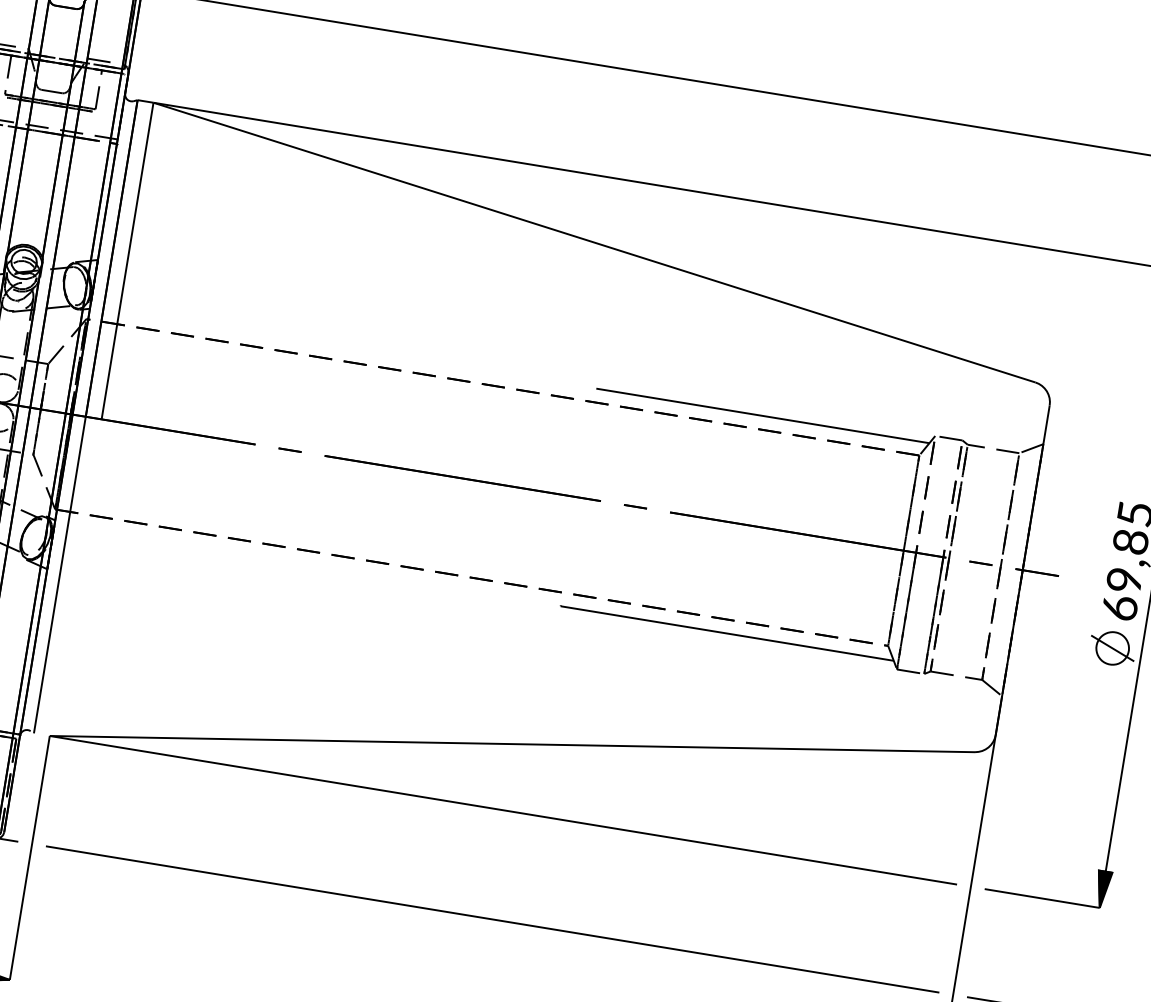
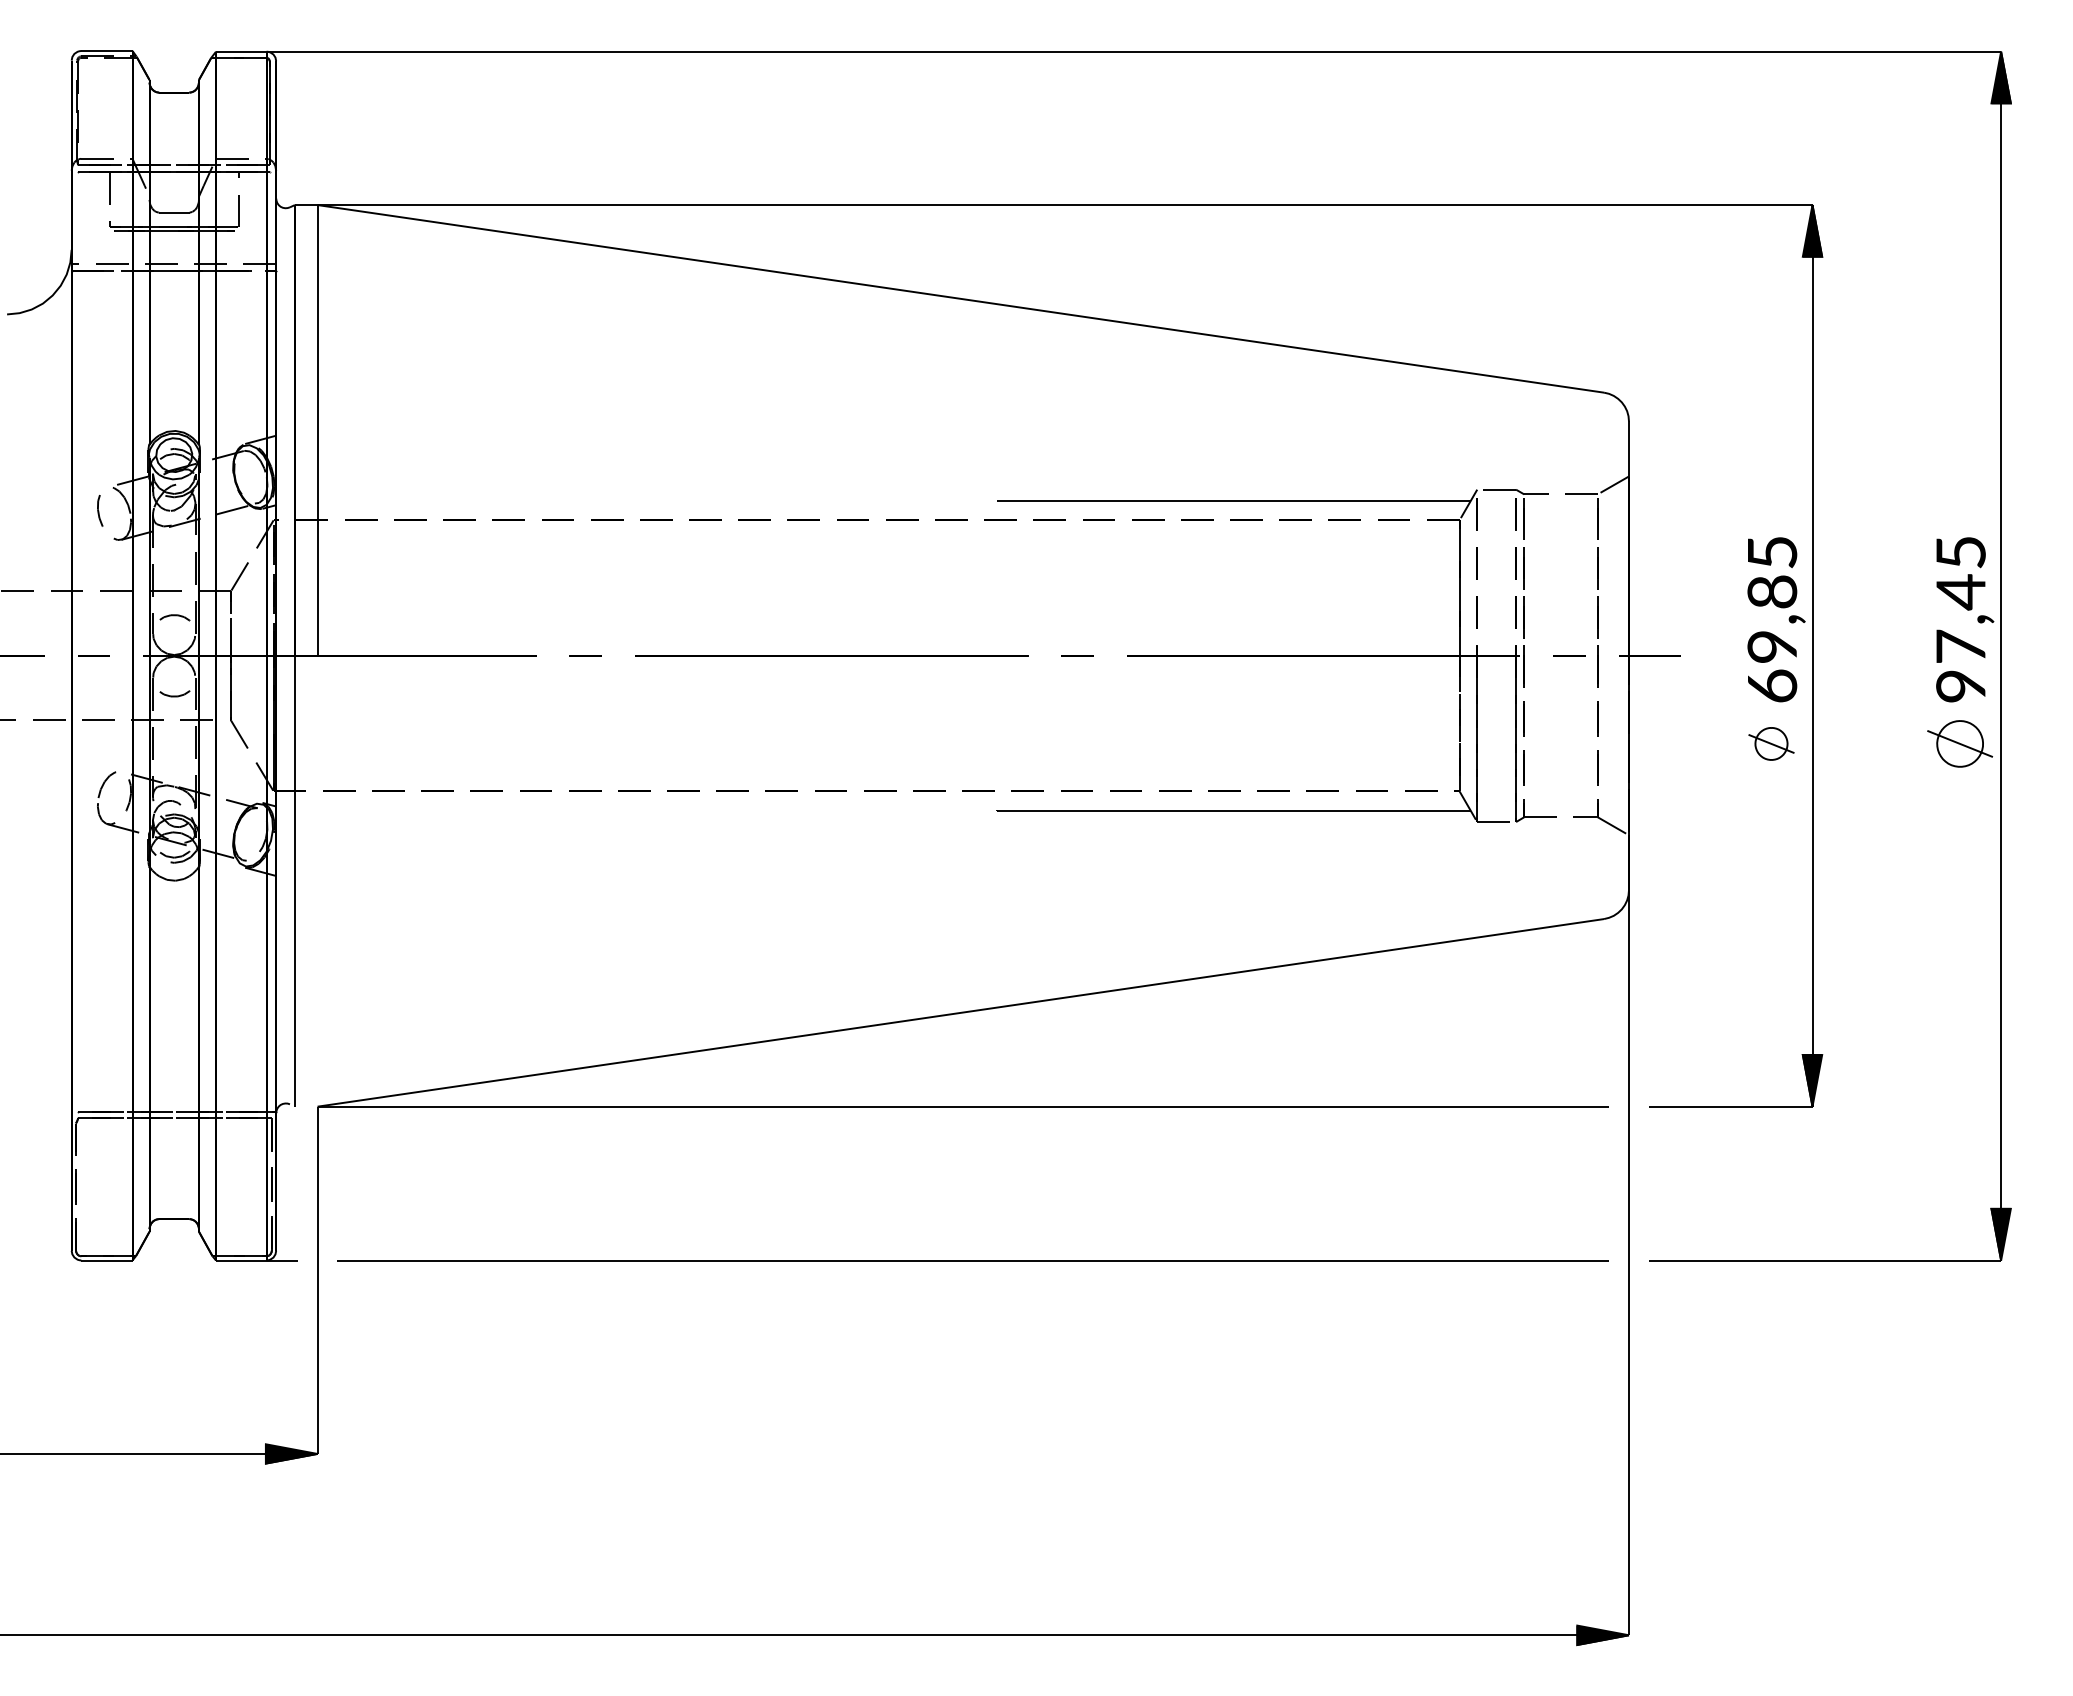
part: (1112, 648) -> (1771, 743), size x0.7

